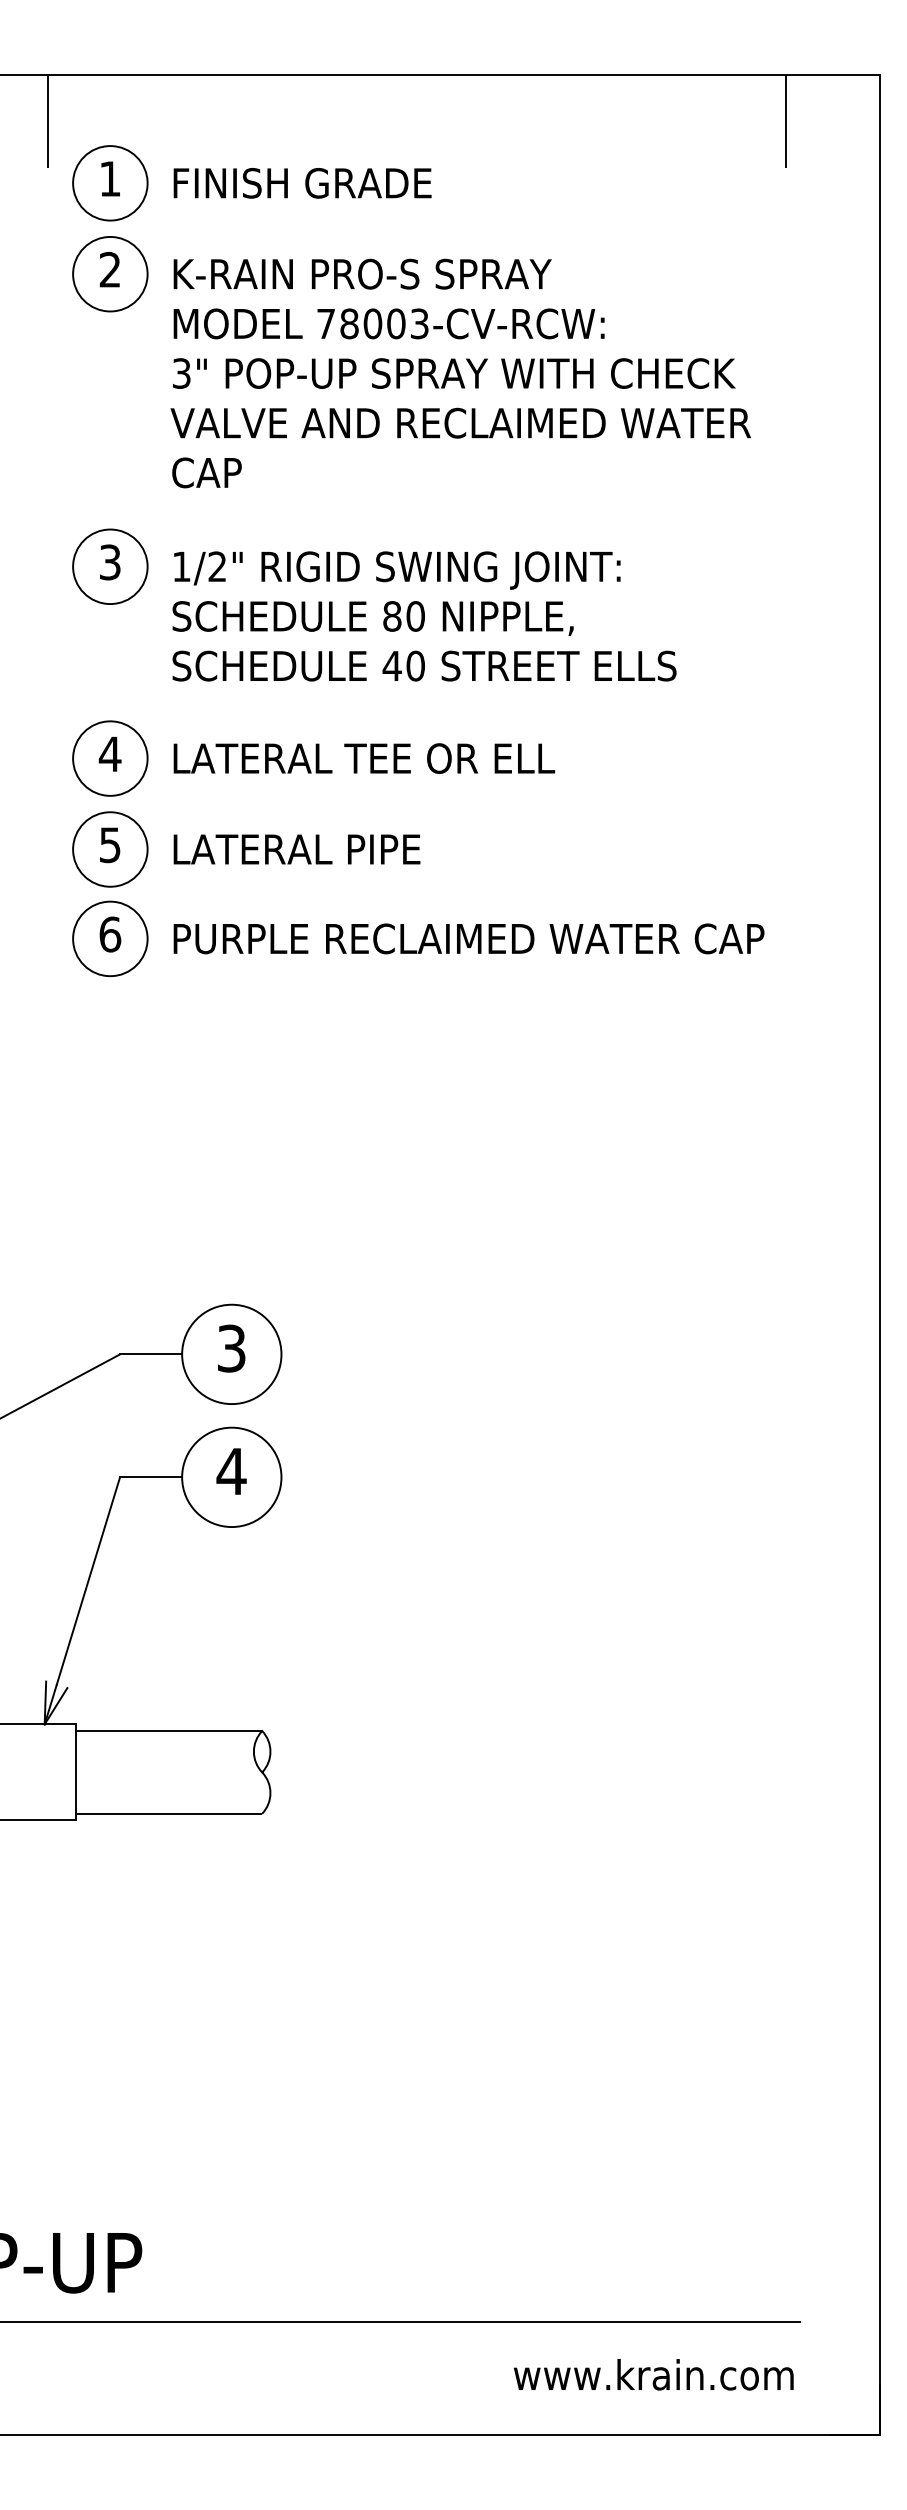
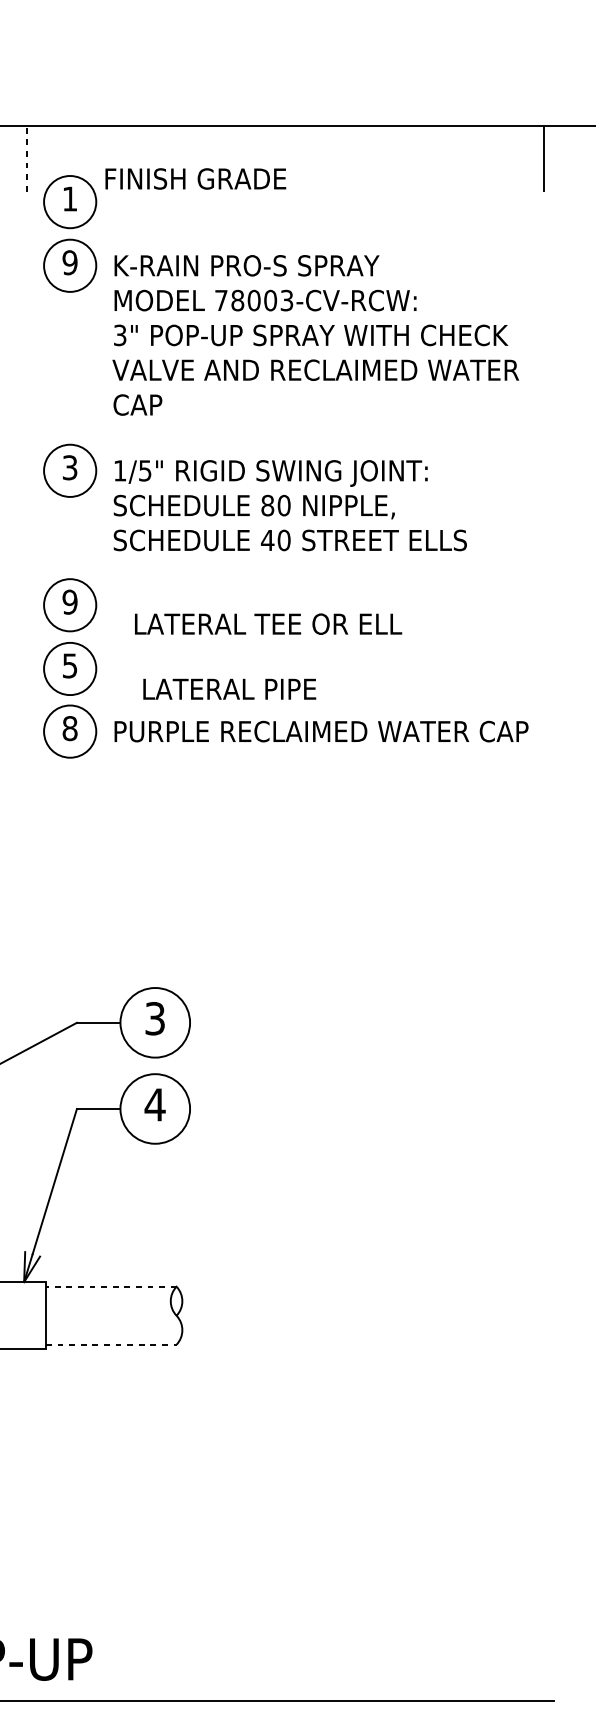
line: (48, 121) -> (26, 158), solid -> dashed
text: (302, 183) -> (195, 179), moved
text: (109, 269) -> (69, 262), 2 -> 9
text: (217, 566) -> (145, 470), 1/2" -> 1/5"
text: (109, 754) -> (69, 602), 4 -> 9
text: (364, 758) -> (268, 624), moved
text: (296, 849) -> (229, 689), moved
text: (110, 934) -> (70, 728), 6 -> 8
line: (168, 1731) -> (110, 1287), solid -> dashed
line: (169, 1813) -> (111, 1344), solid -> dashed

